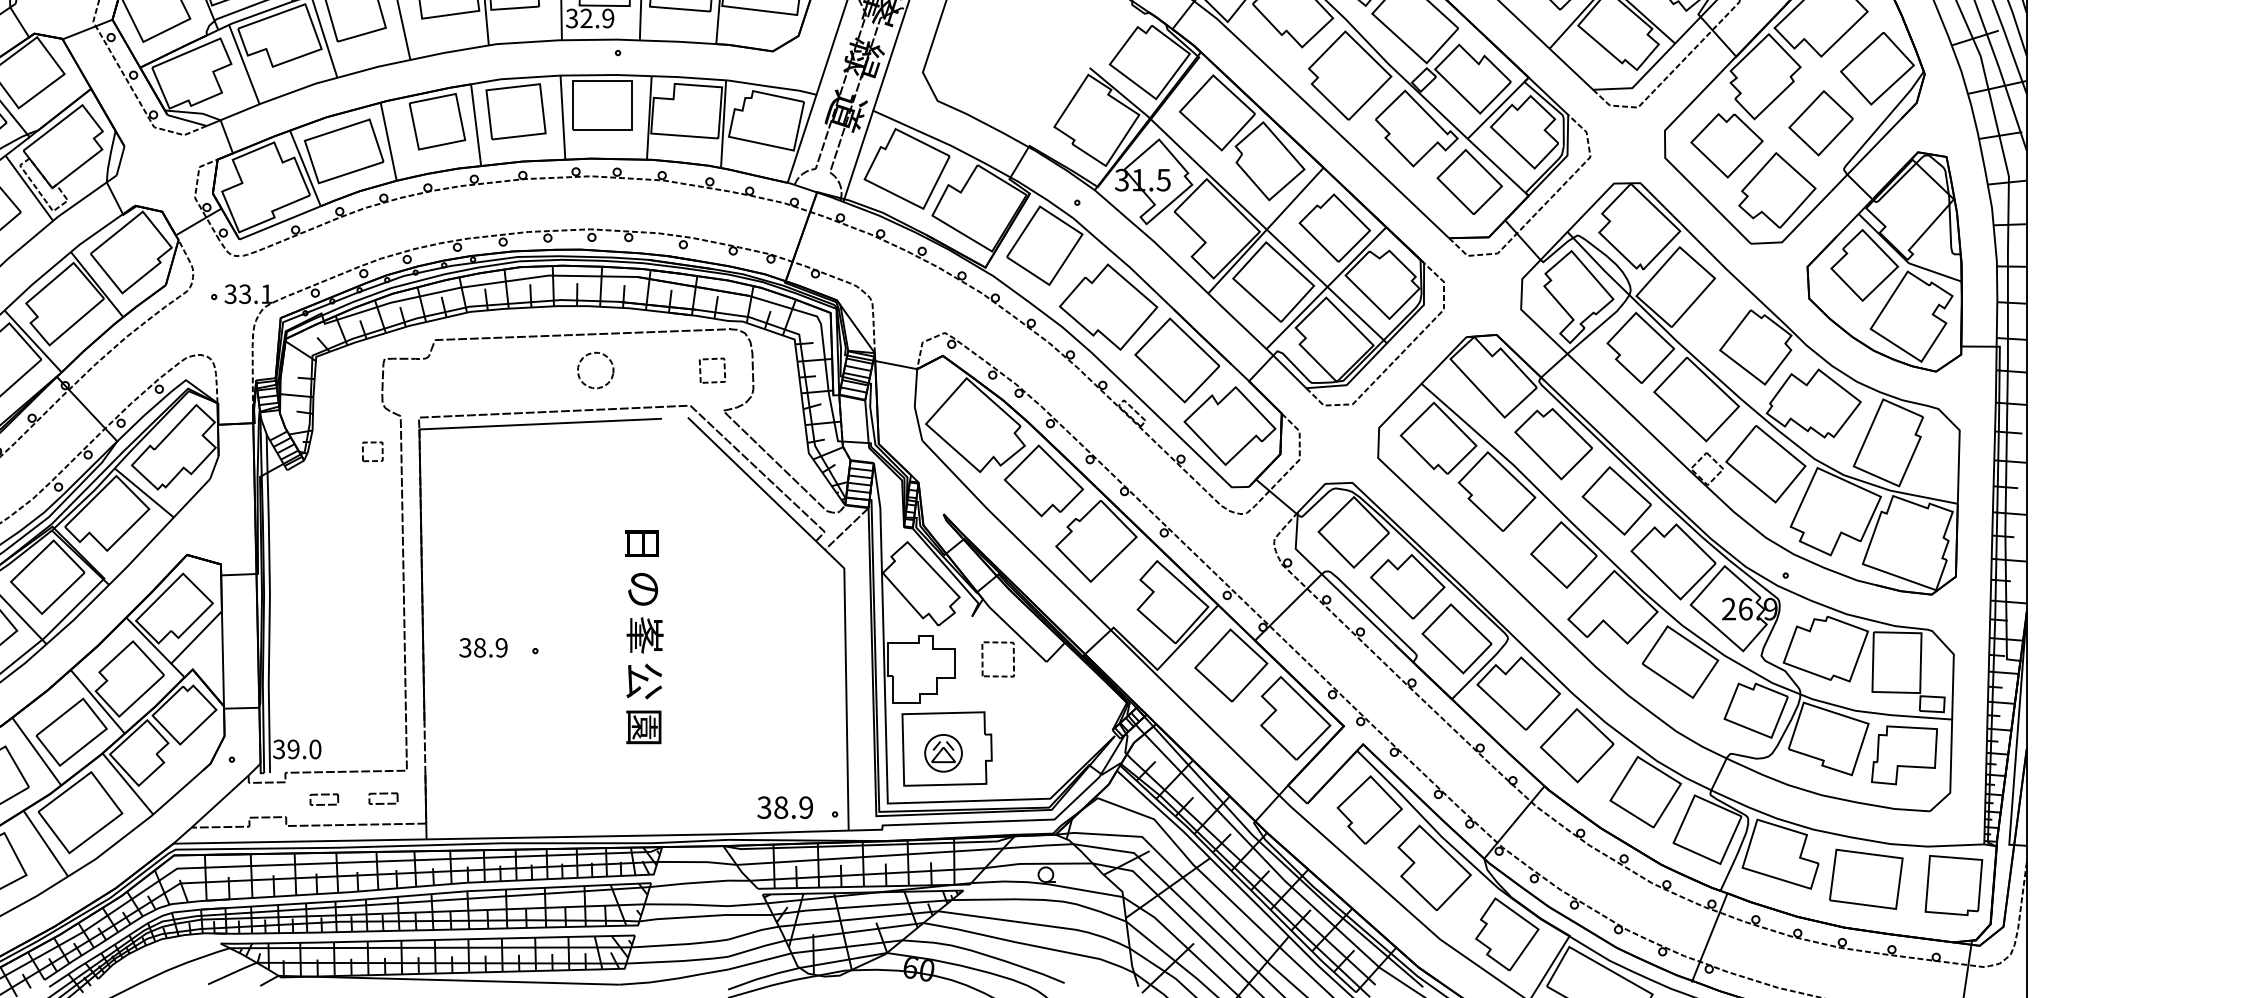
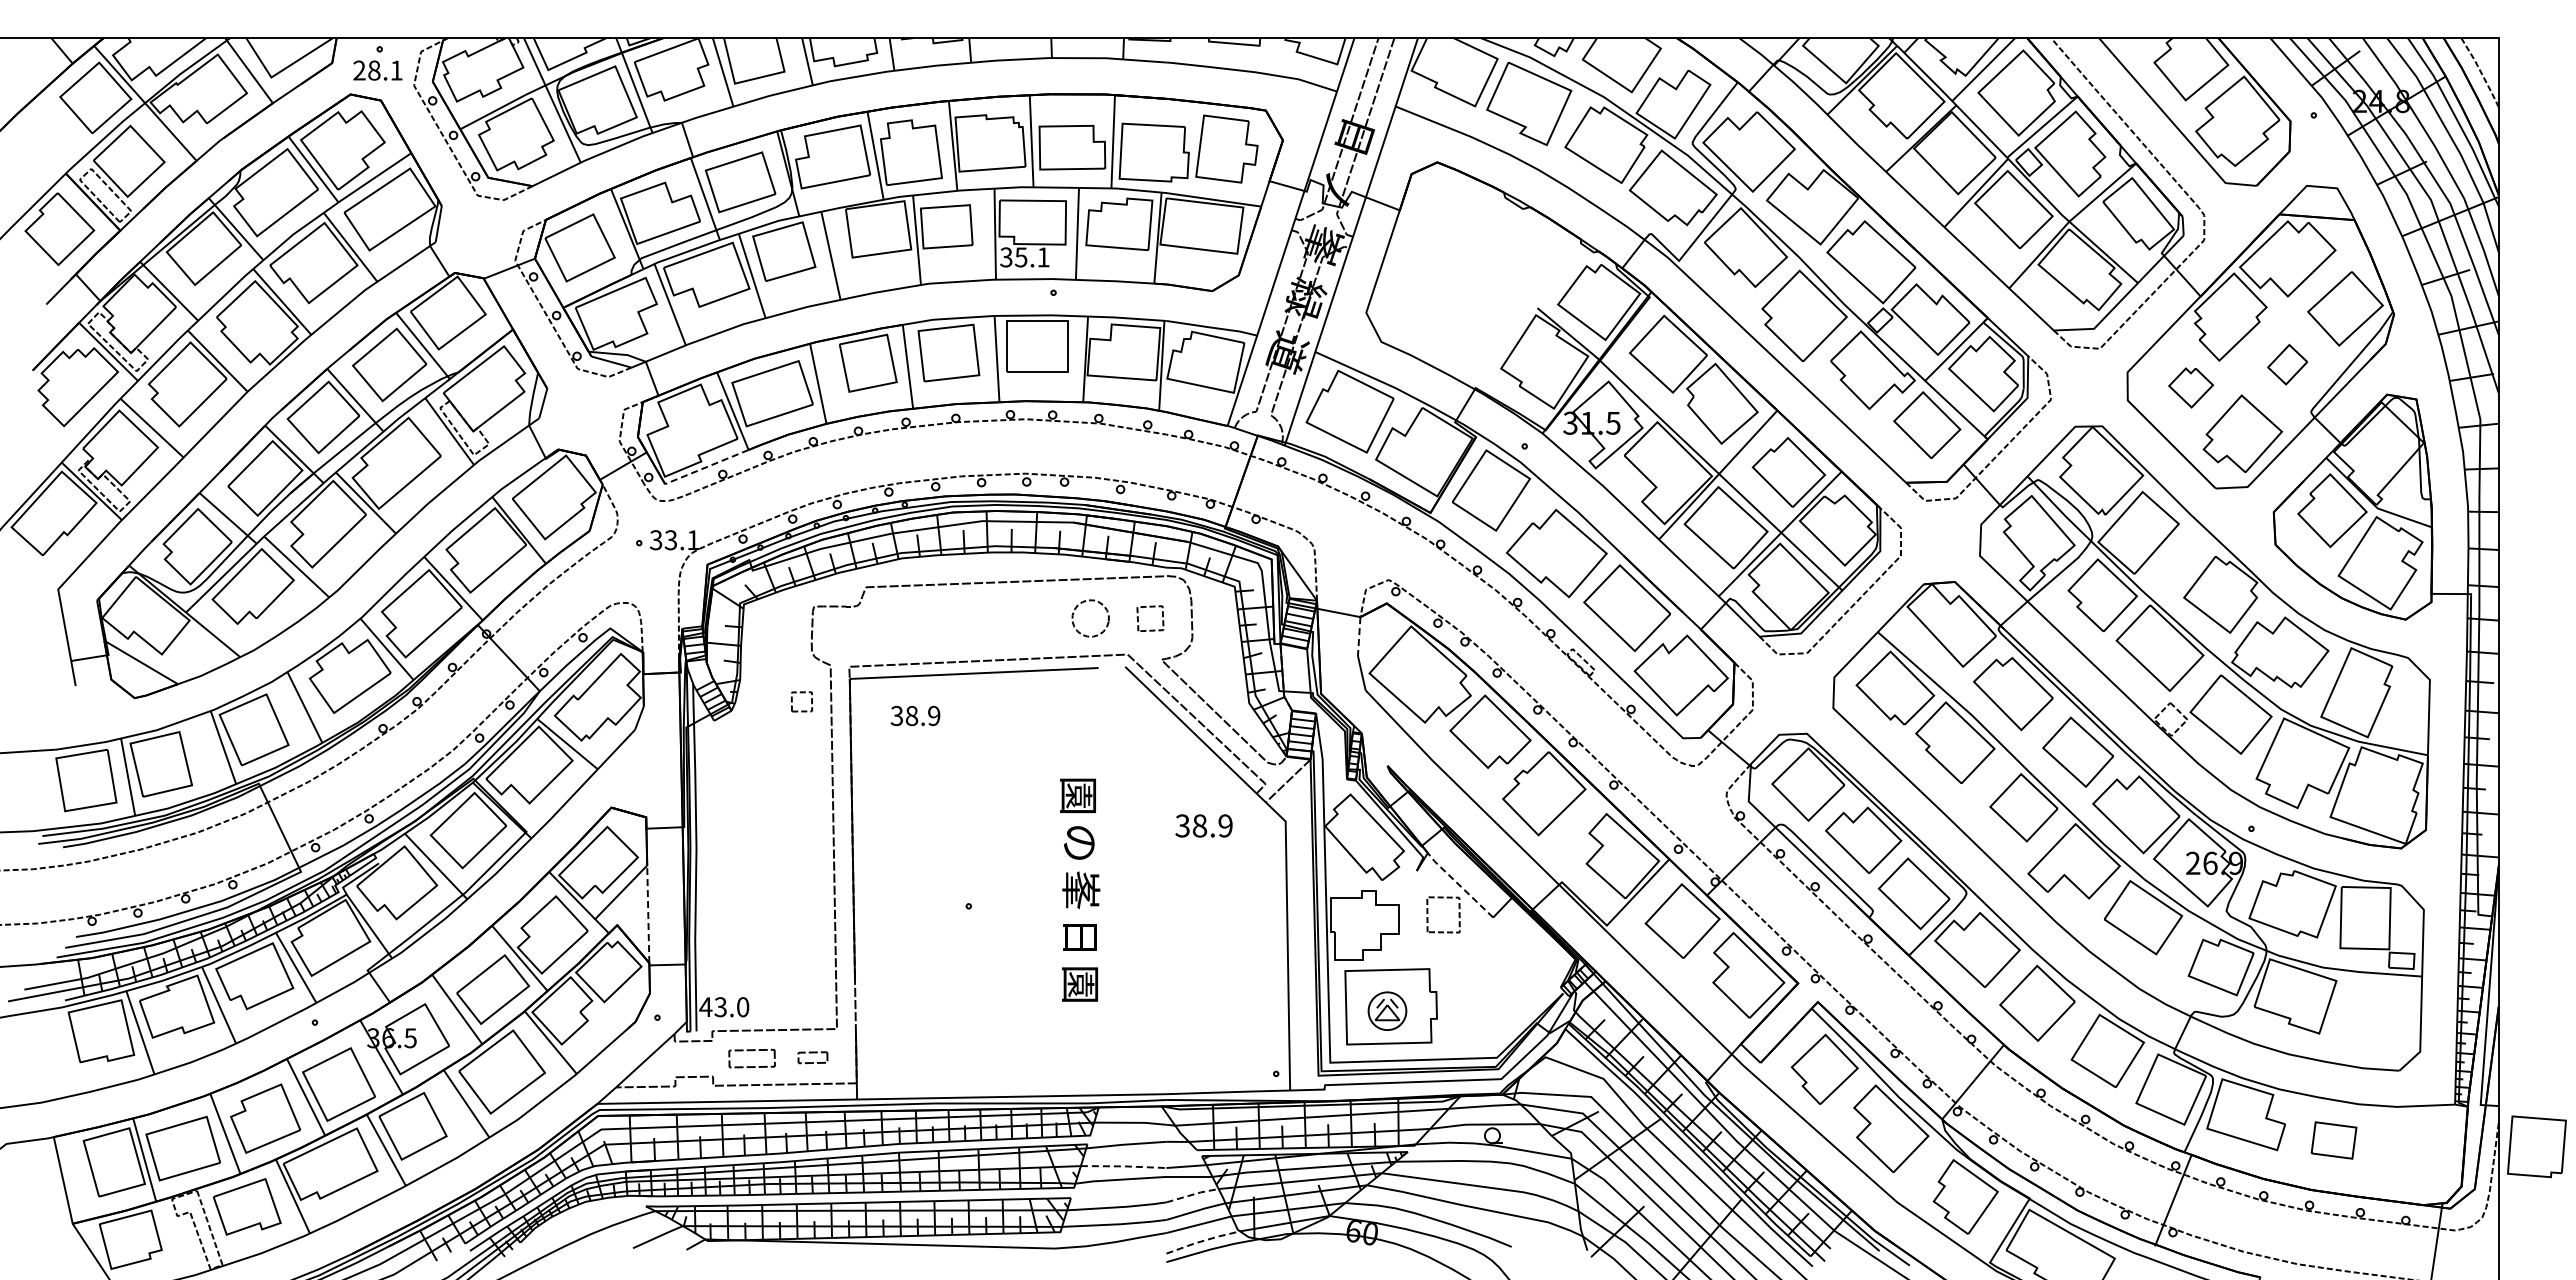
text: (597, 18) -> (1032, 257), 32.9 -> 35.1
part: (1820, 122) -> (2287, 364), size x0.6
part: (1726, 145) -> (2190, 387), size x0.6
line: (279, 223) -> (706, 467), solid -> dashed
part: (590, 354) -> (1085, 602), moved
line: (916, 389) -> (1359, 637), solid -> dashed
text: (641, 543) -> (1077, 795), 日 -> 園
line: (1013, 630) -> (1459, 885), solid -> dashed
text: (483, 647) -> (915, 715), moved
line: (223, 659) -> (648, 914), solid -> dashed
text: (644, 681) -> (1080, 937), 公 -> 日
text: (285, 749) -> (712, 1007), 39.0 -> 43.0
part: (1904, 754) -> (2373, 1012), removed
part: (324, 799) -> (752, 1058), size x1.6
text: (784, 807) -> (1203, 825), moved
part: (1865, 879) -> (2333, 1140), size x0.6
part: (1953, 885) -> (2536, 1146), moved
line: (687, 904) -> (1124, 1166), solid -> dashed
line: (754, 931) -> (1193, 1194), solid -> dashed
line: (763, 977) -> (1202, 1241), solid -> dashed

